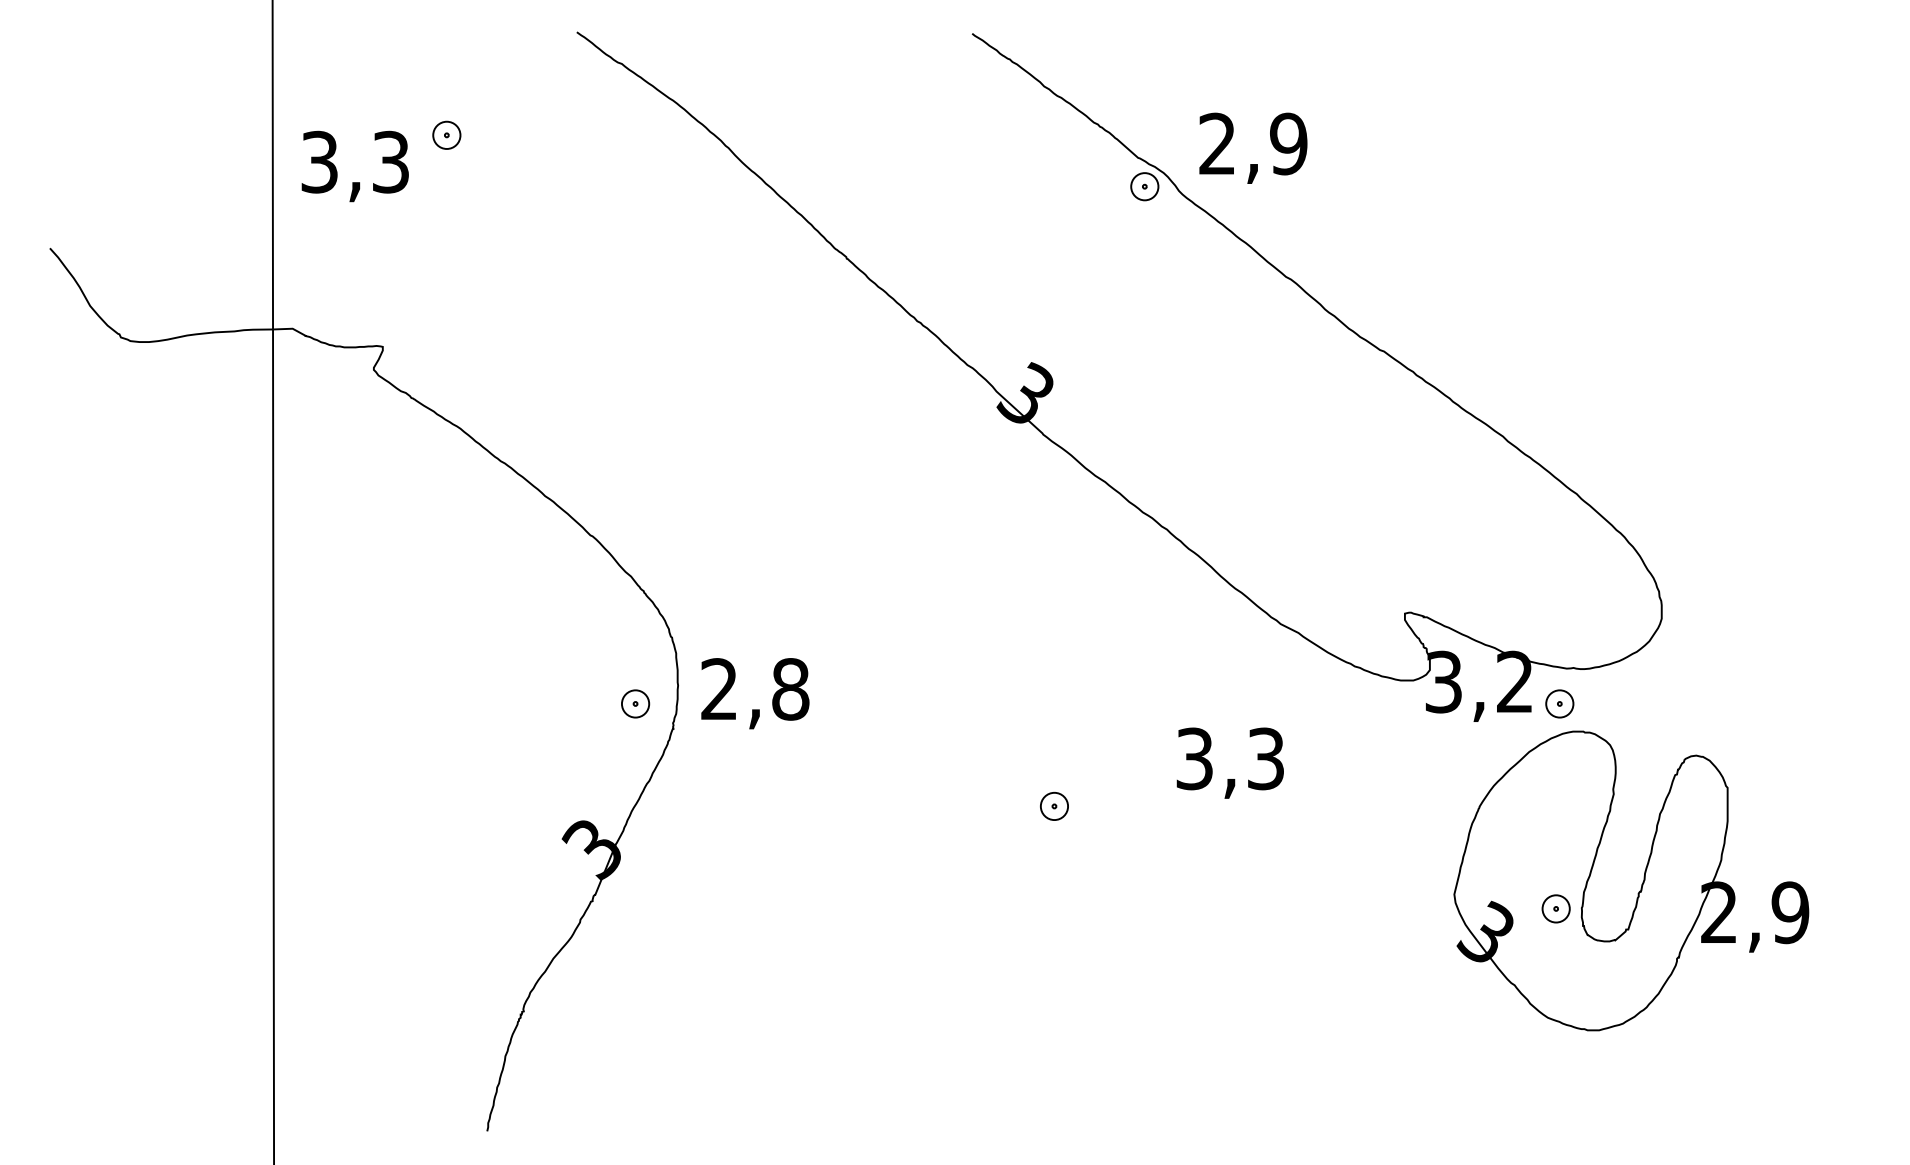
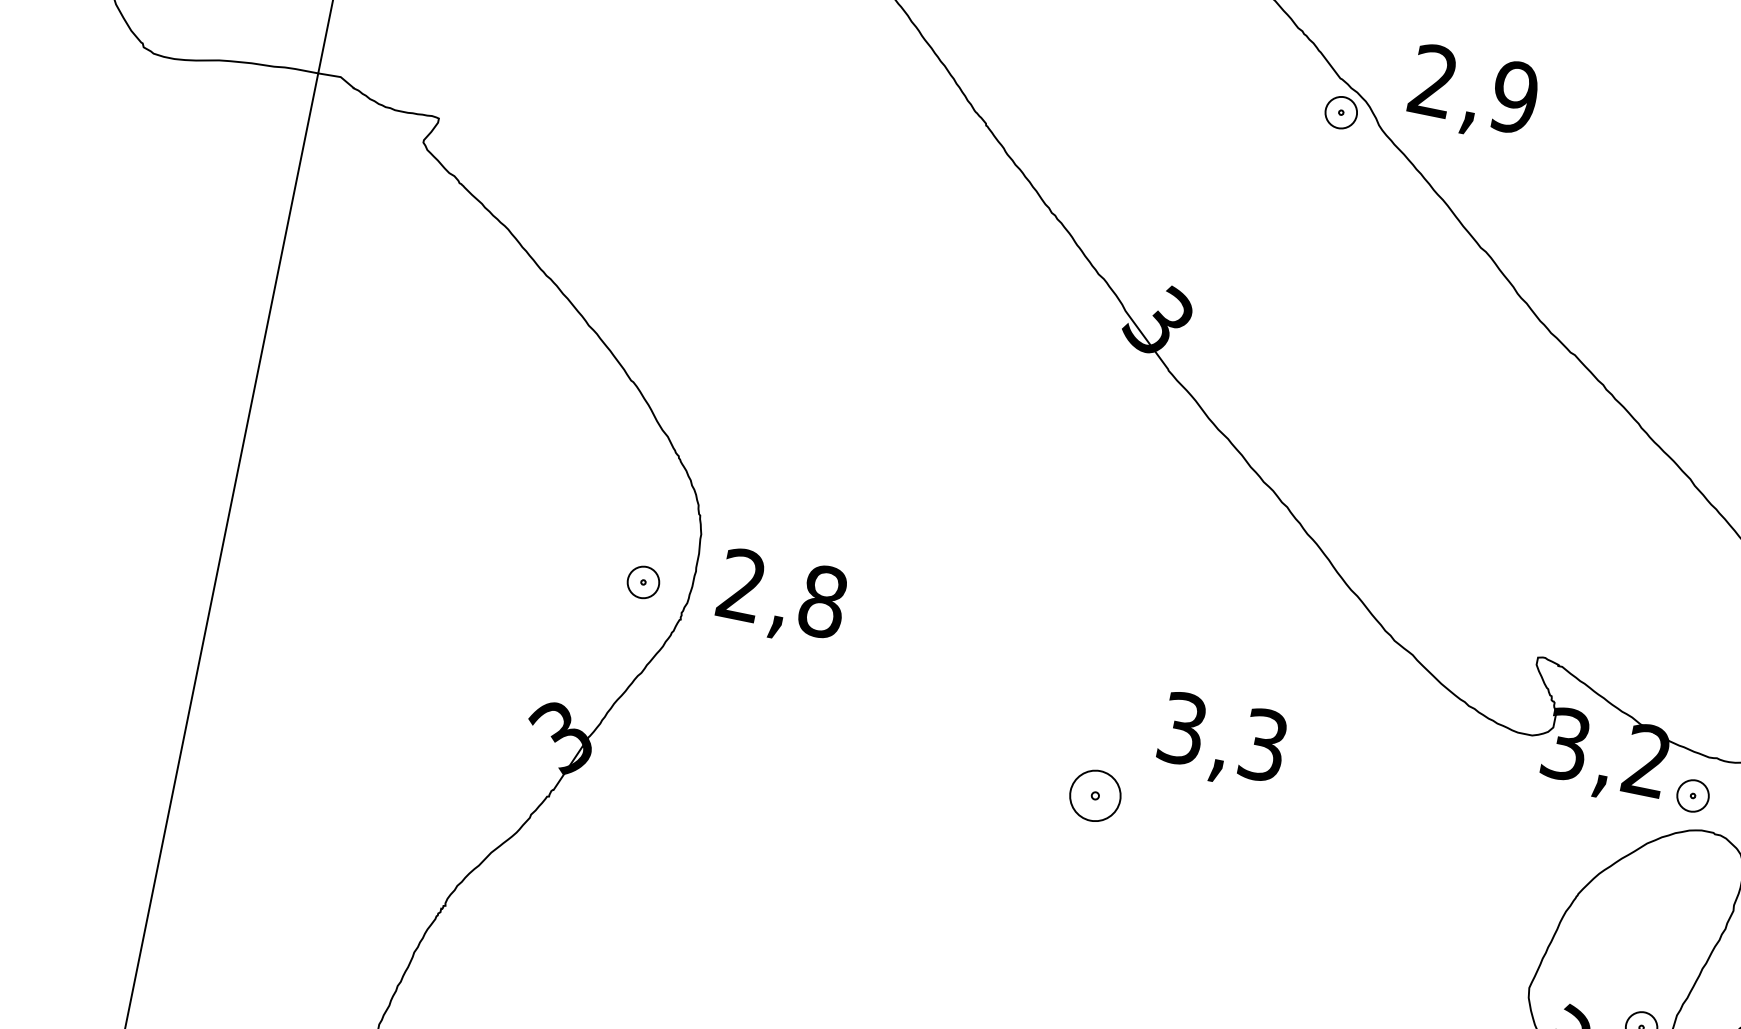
text: (1229, 762) -> (1221, 740), moved
part: (1054, 805) -> (1095, 794), size x1.6

